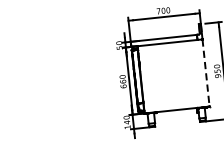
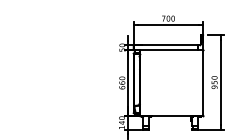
line: (206, 73) -> (203, 83), dashed -> solid

